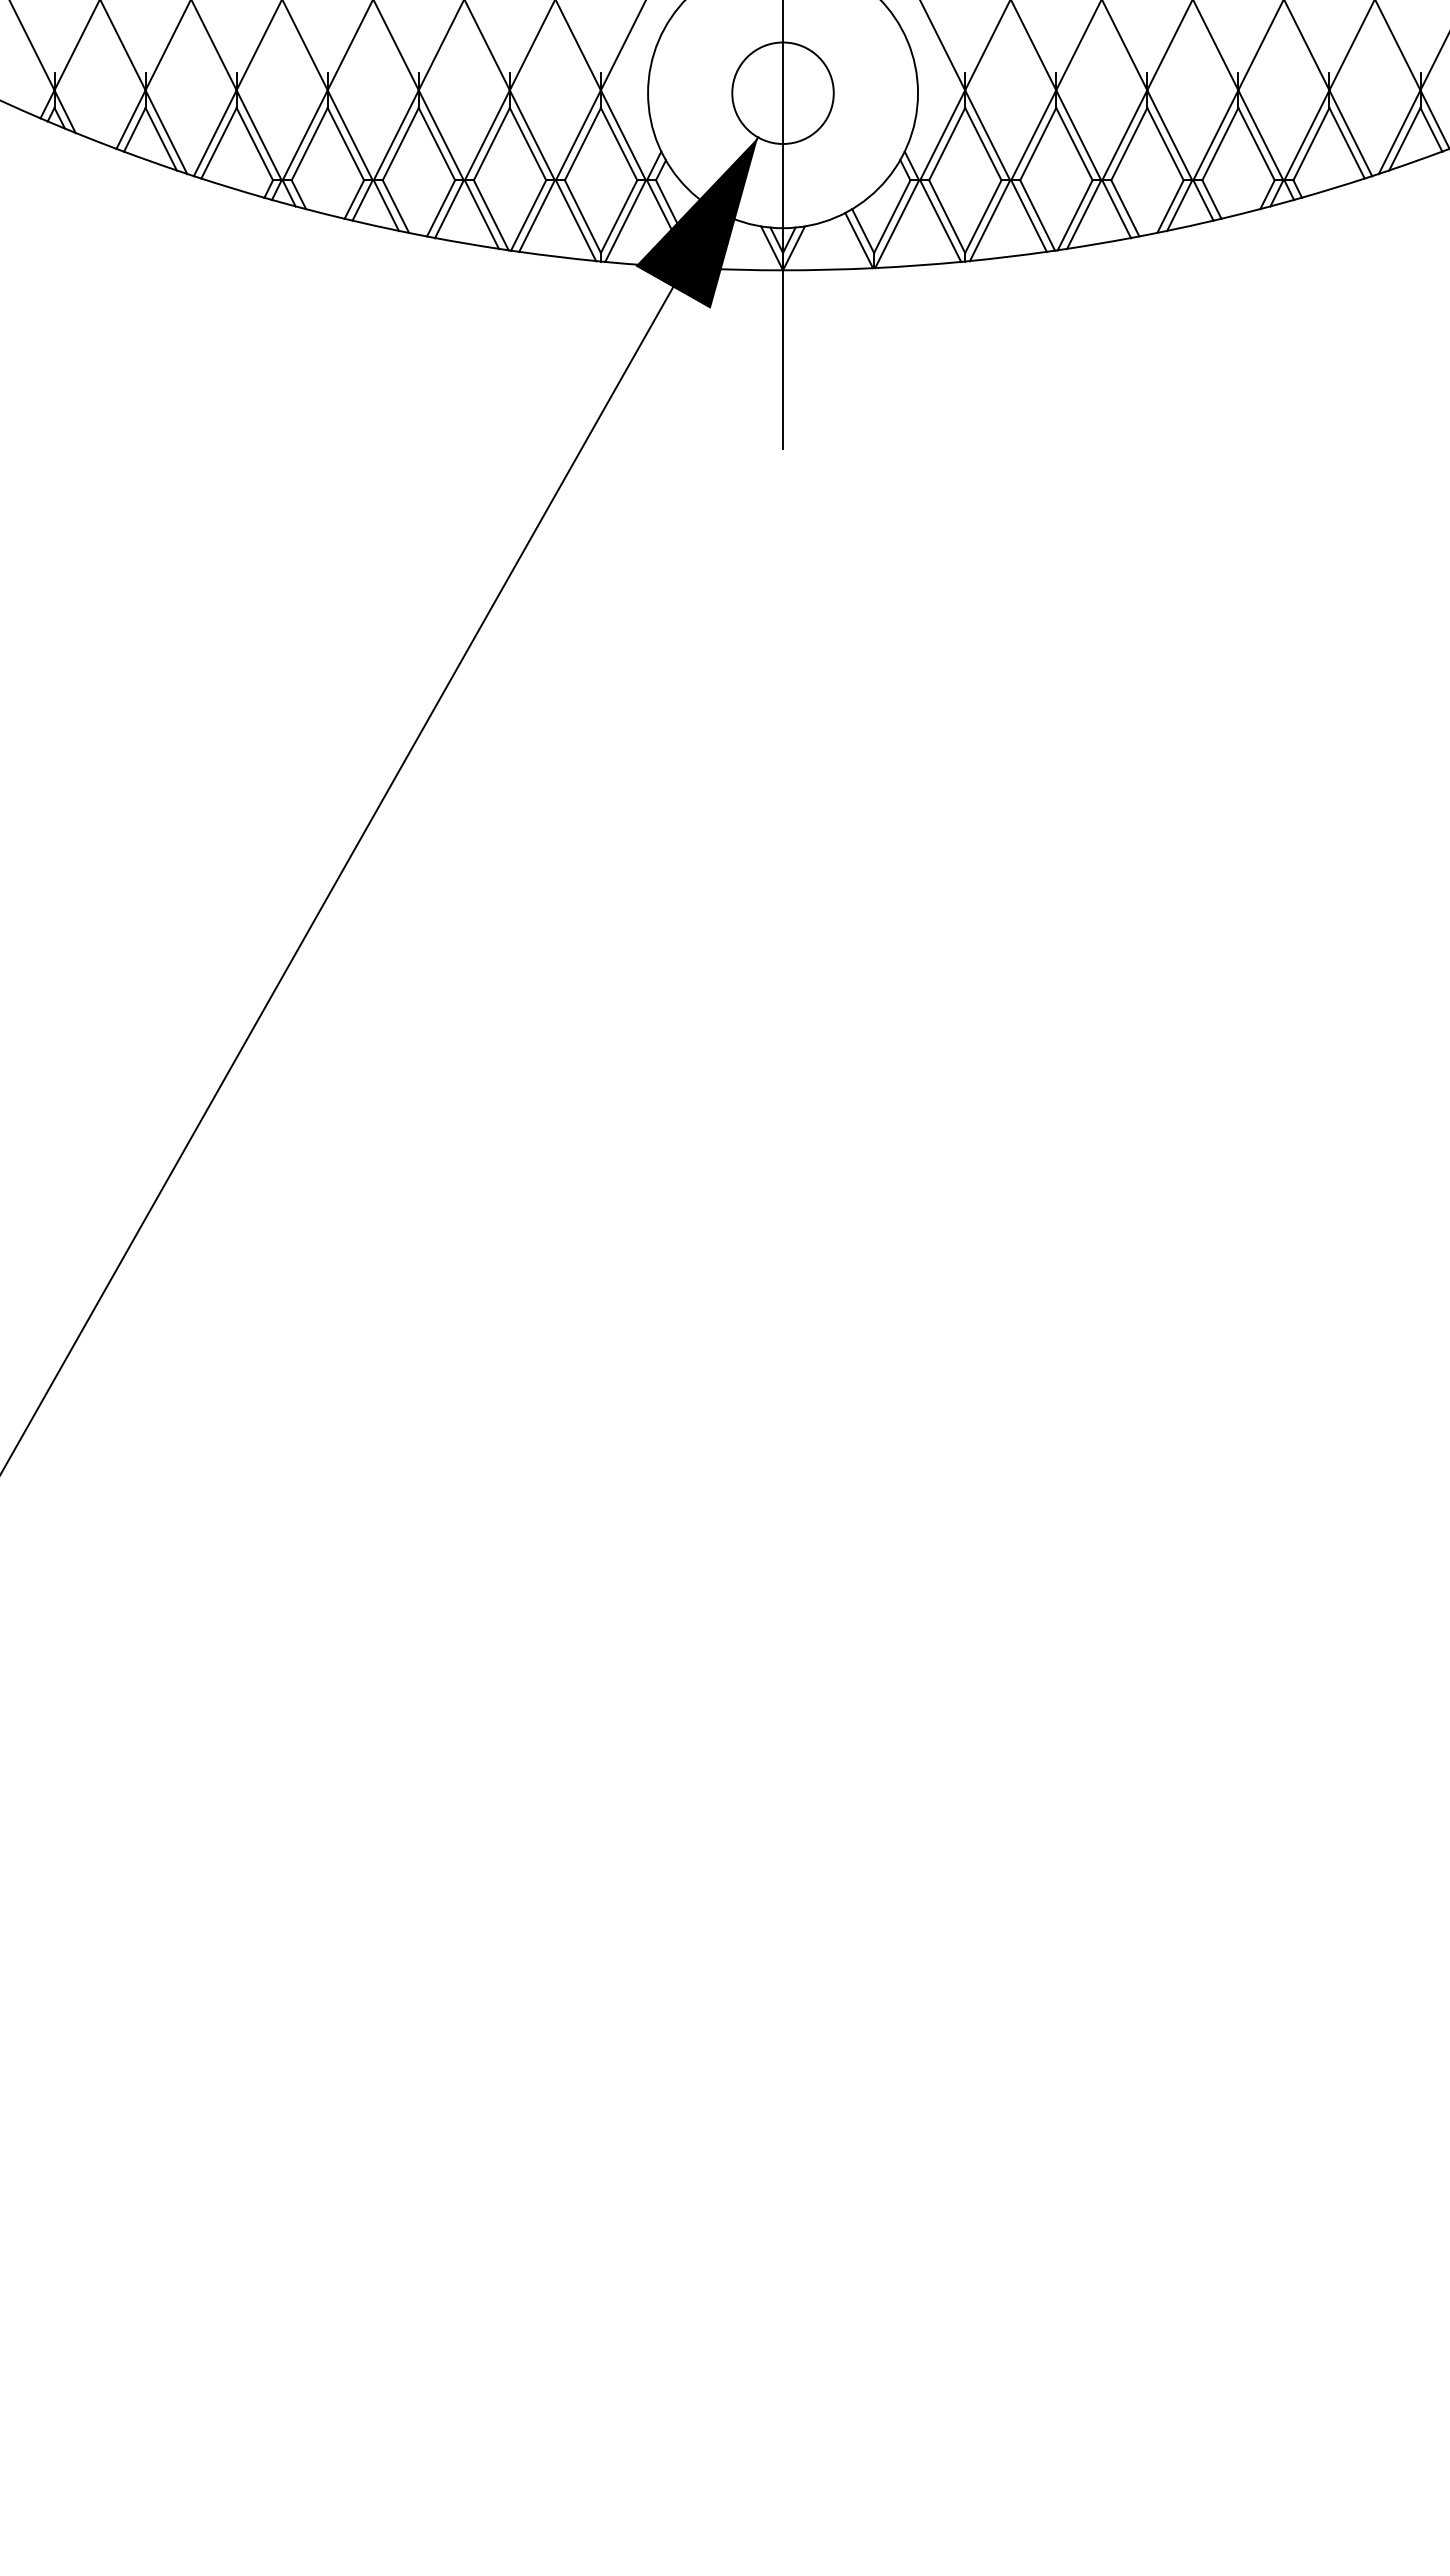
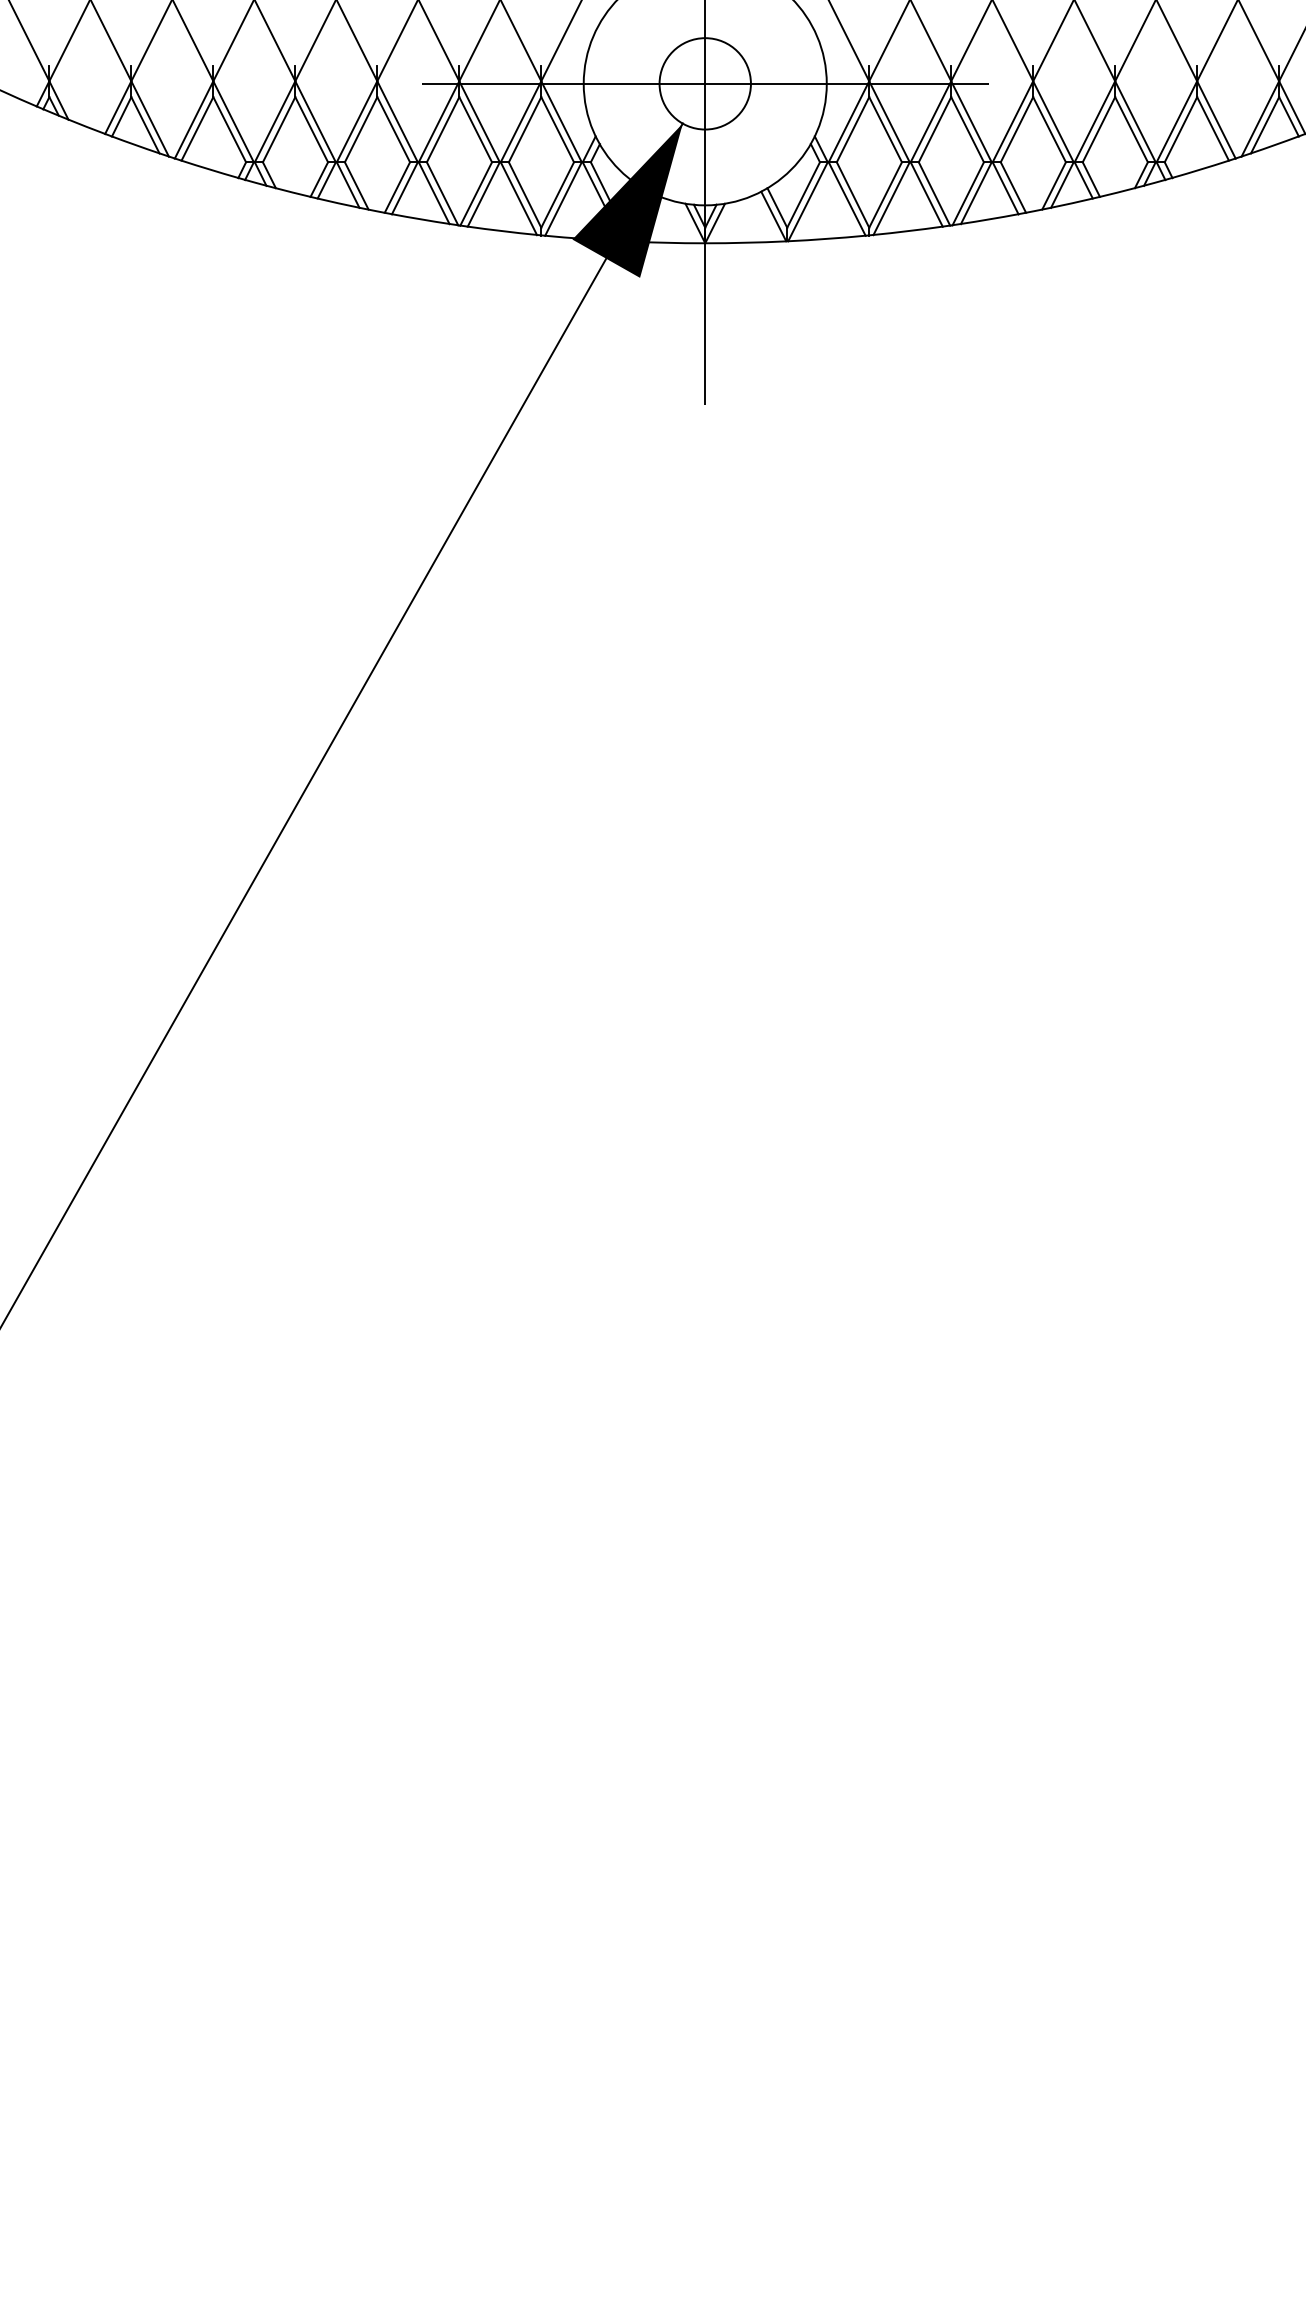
line: (782, 93) -> (704, 84), added

